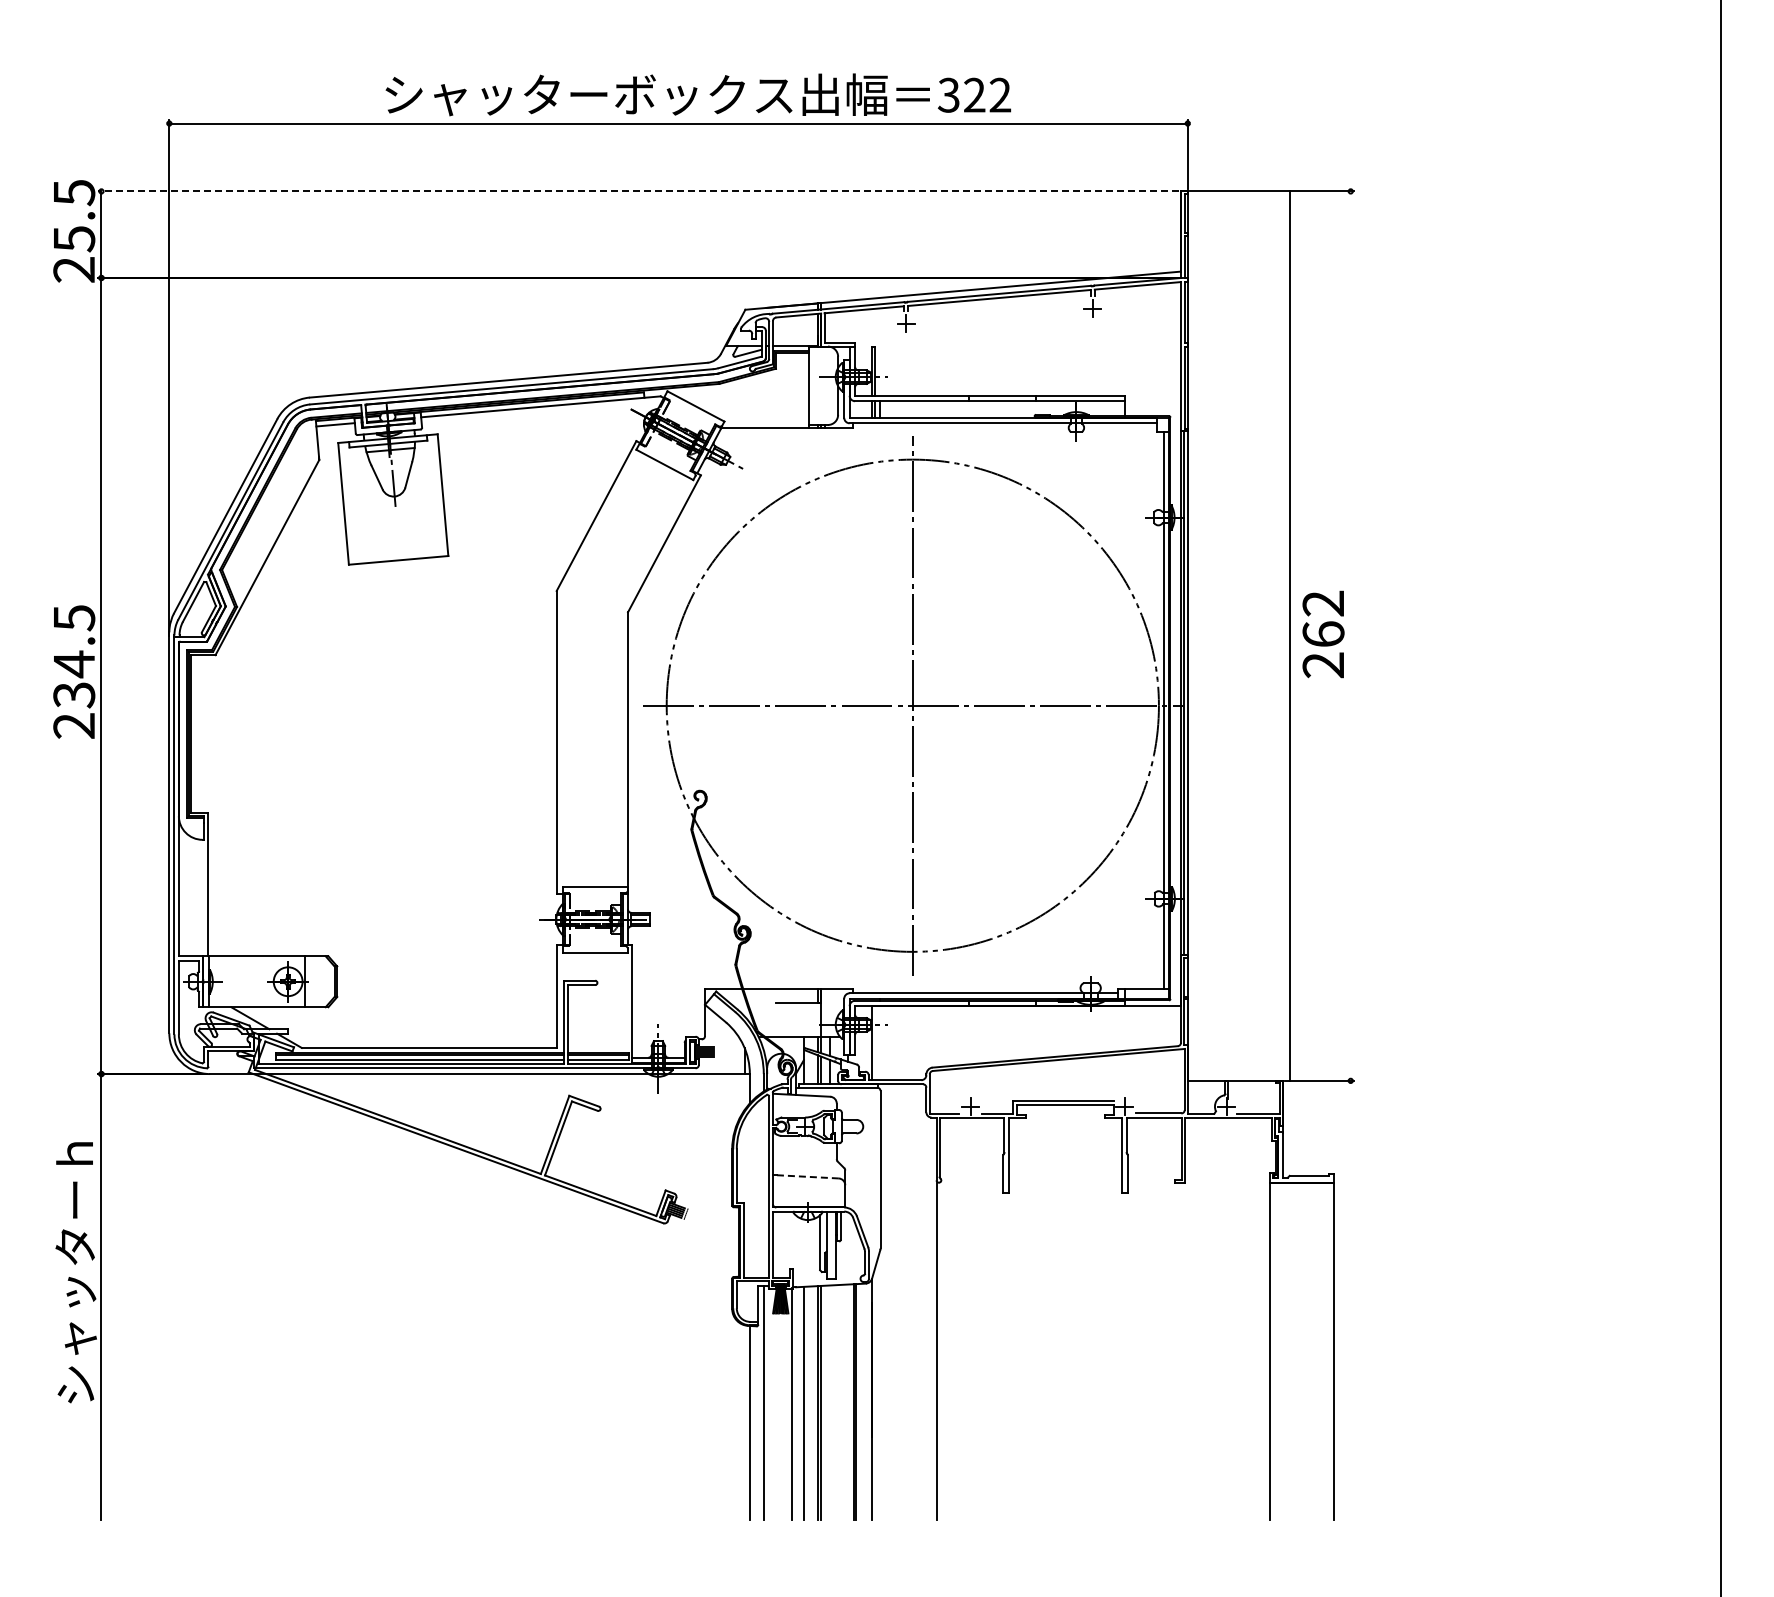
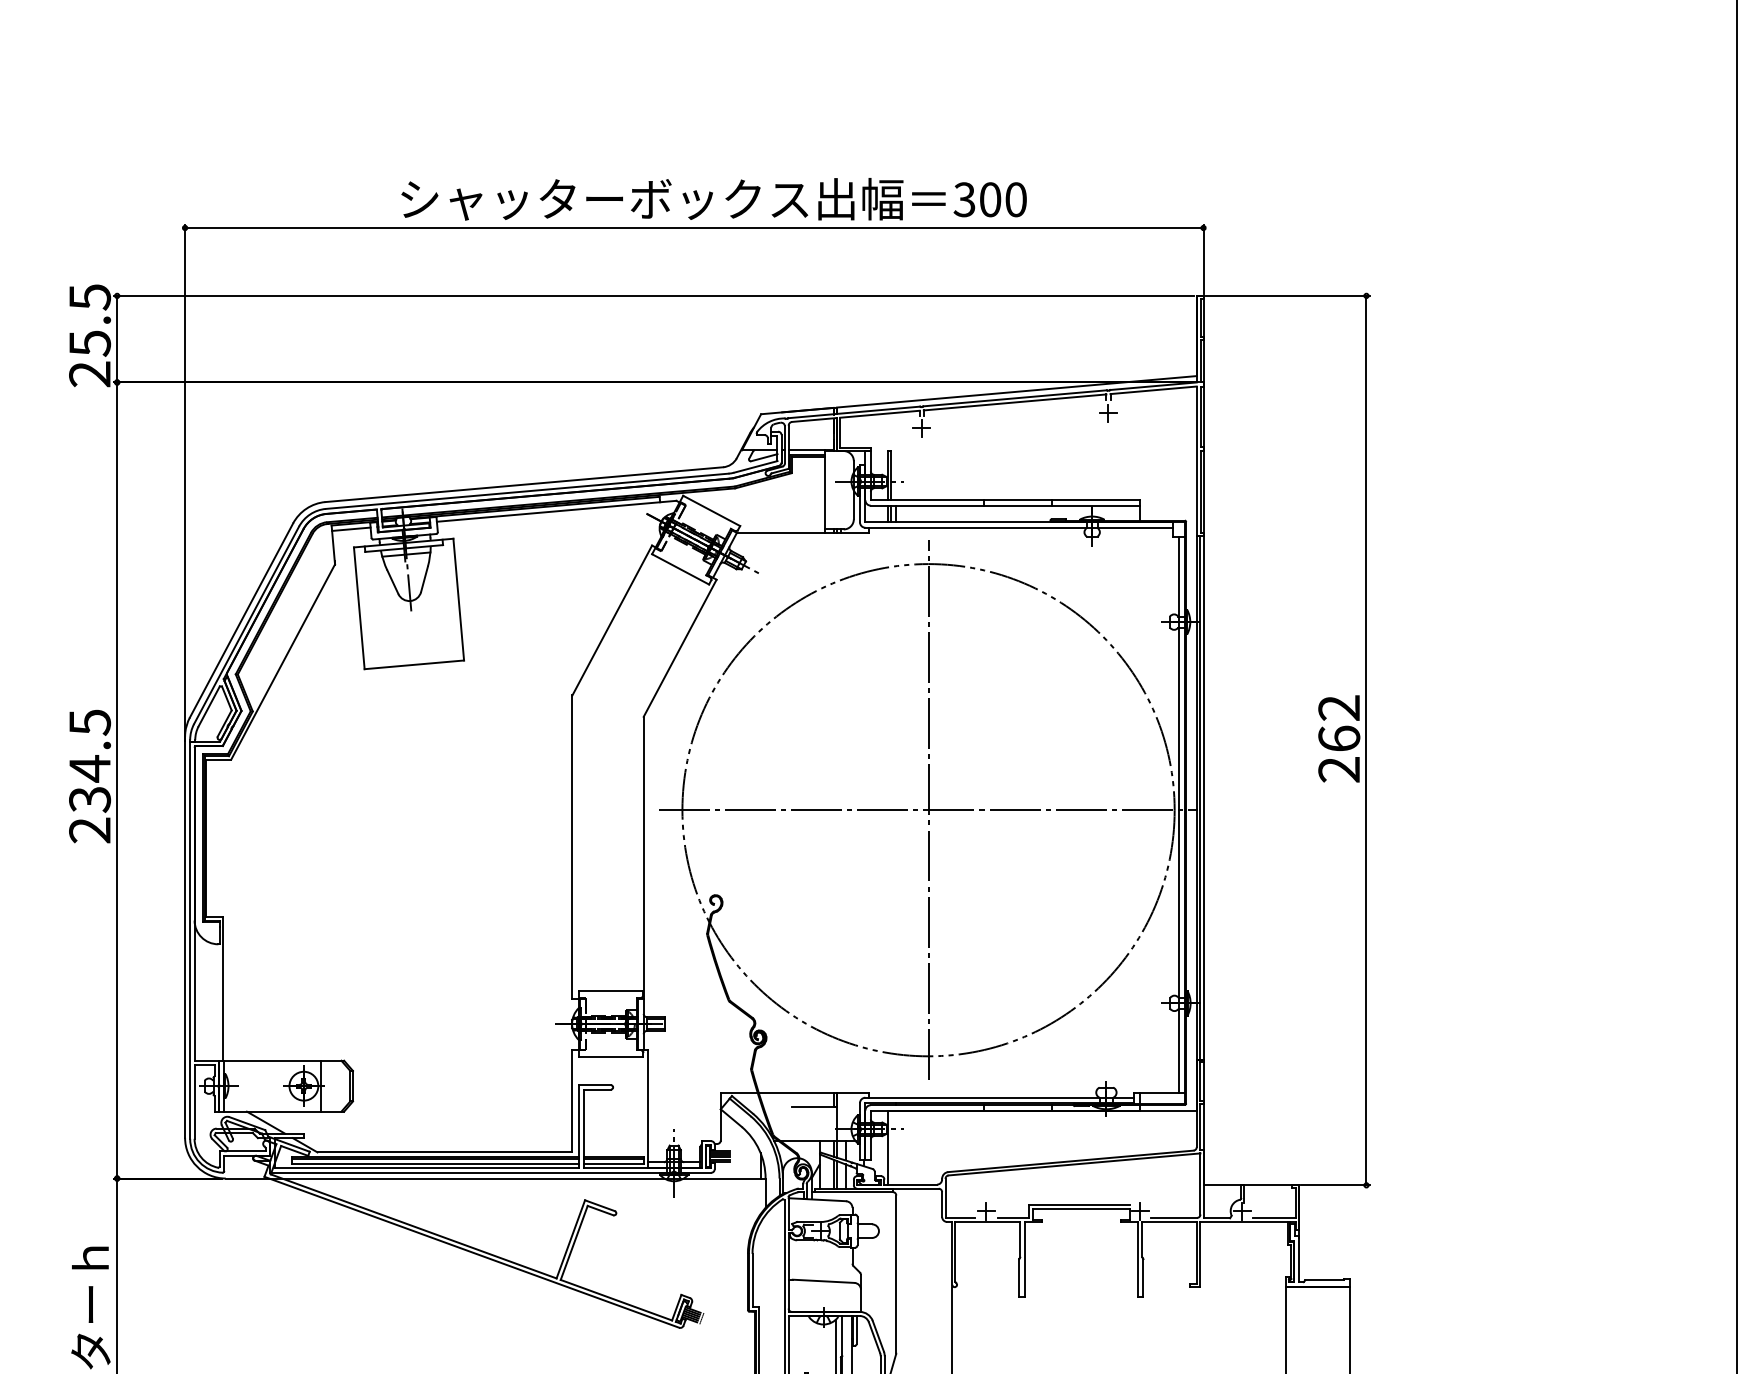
text: (987, 94) -> (1003, 198), 322 -> 300
line: (637, 191) -> (653, 295), dashed -> solid
line: (1289, 635) -> (1366, 739), moved
line: (807, 1176) -> (823, 1280), dashed -> solid

